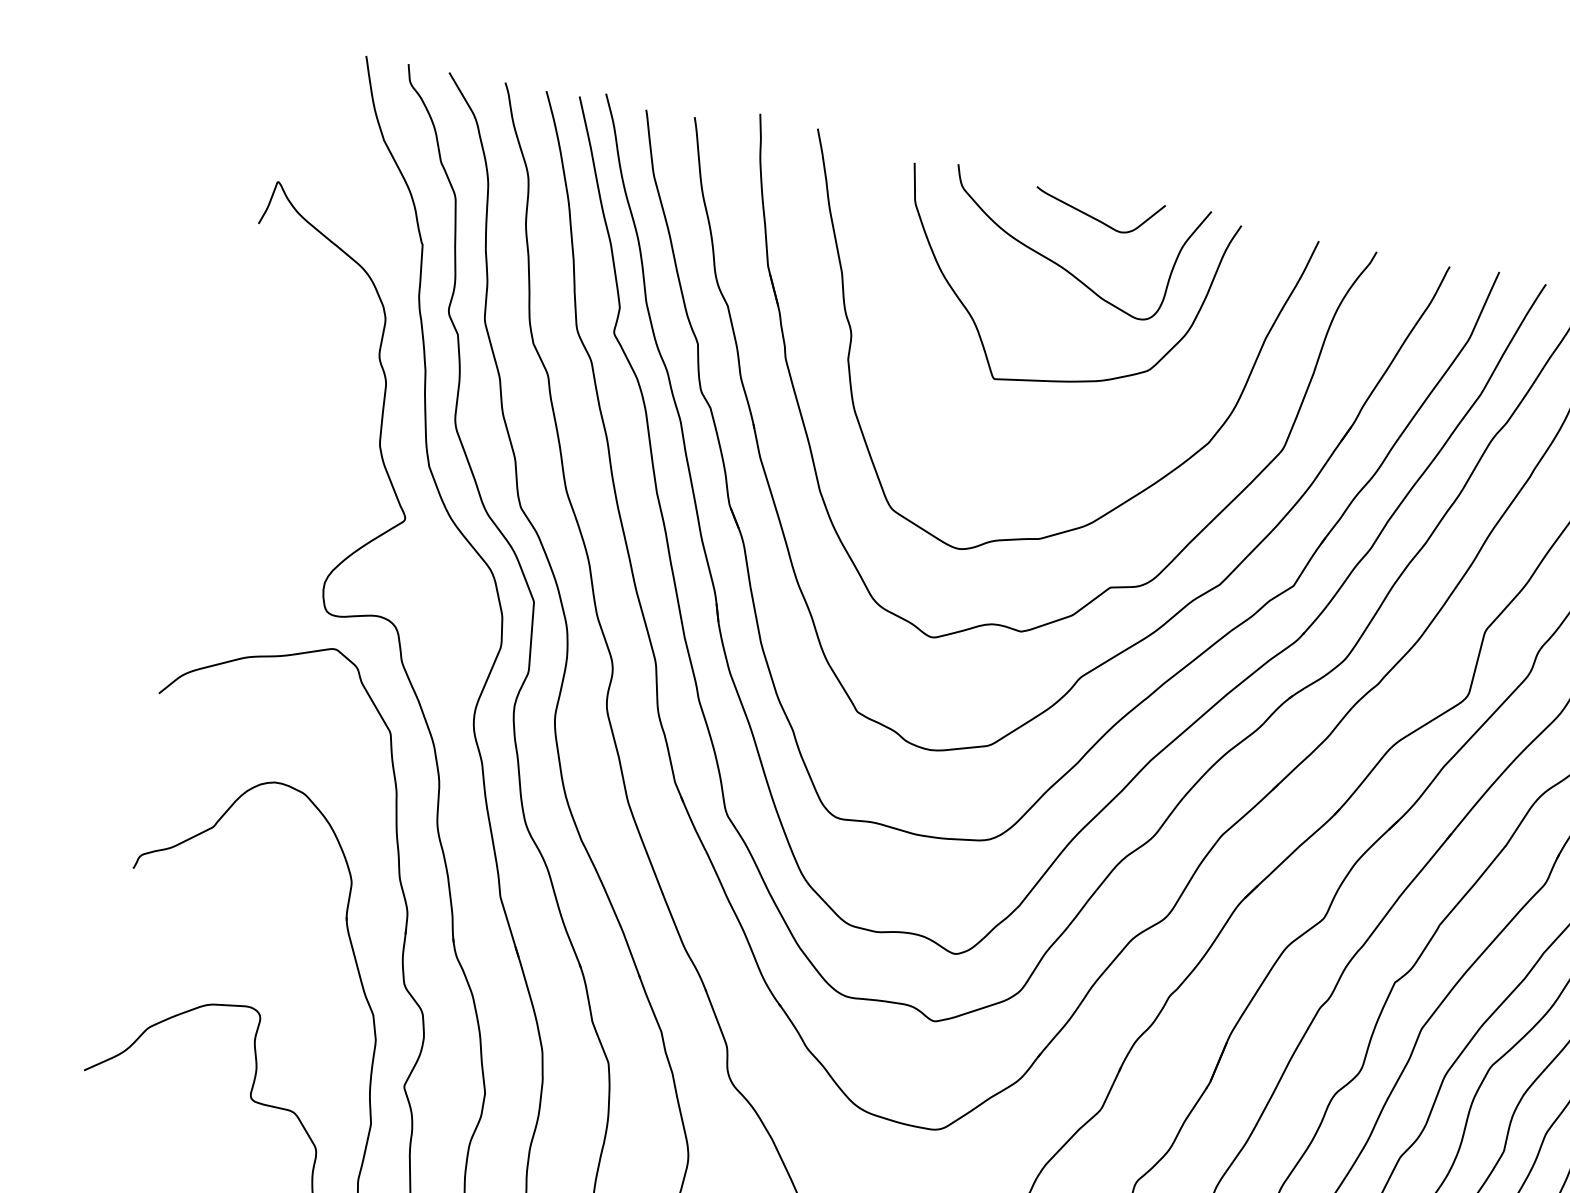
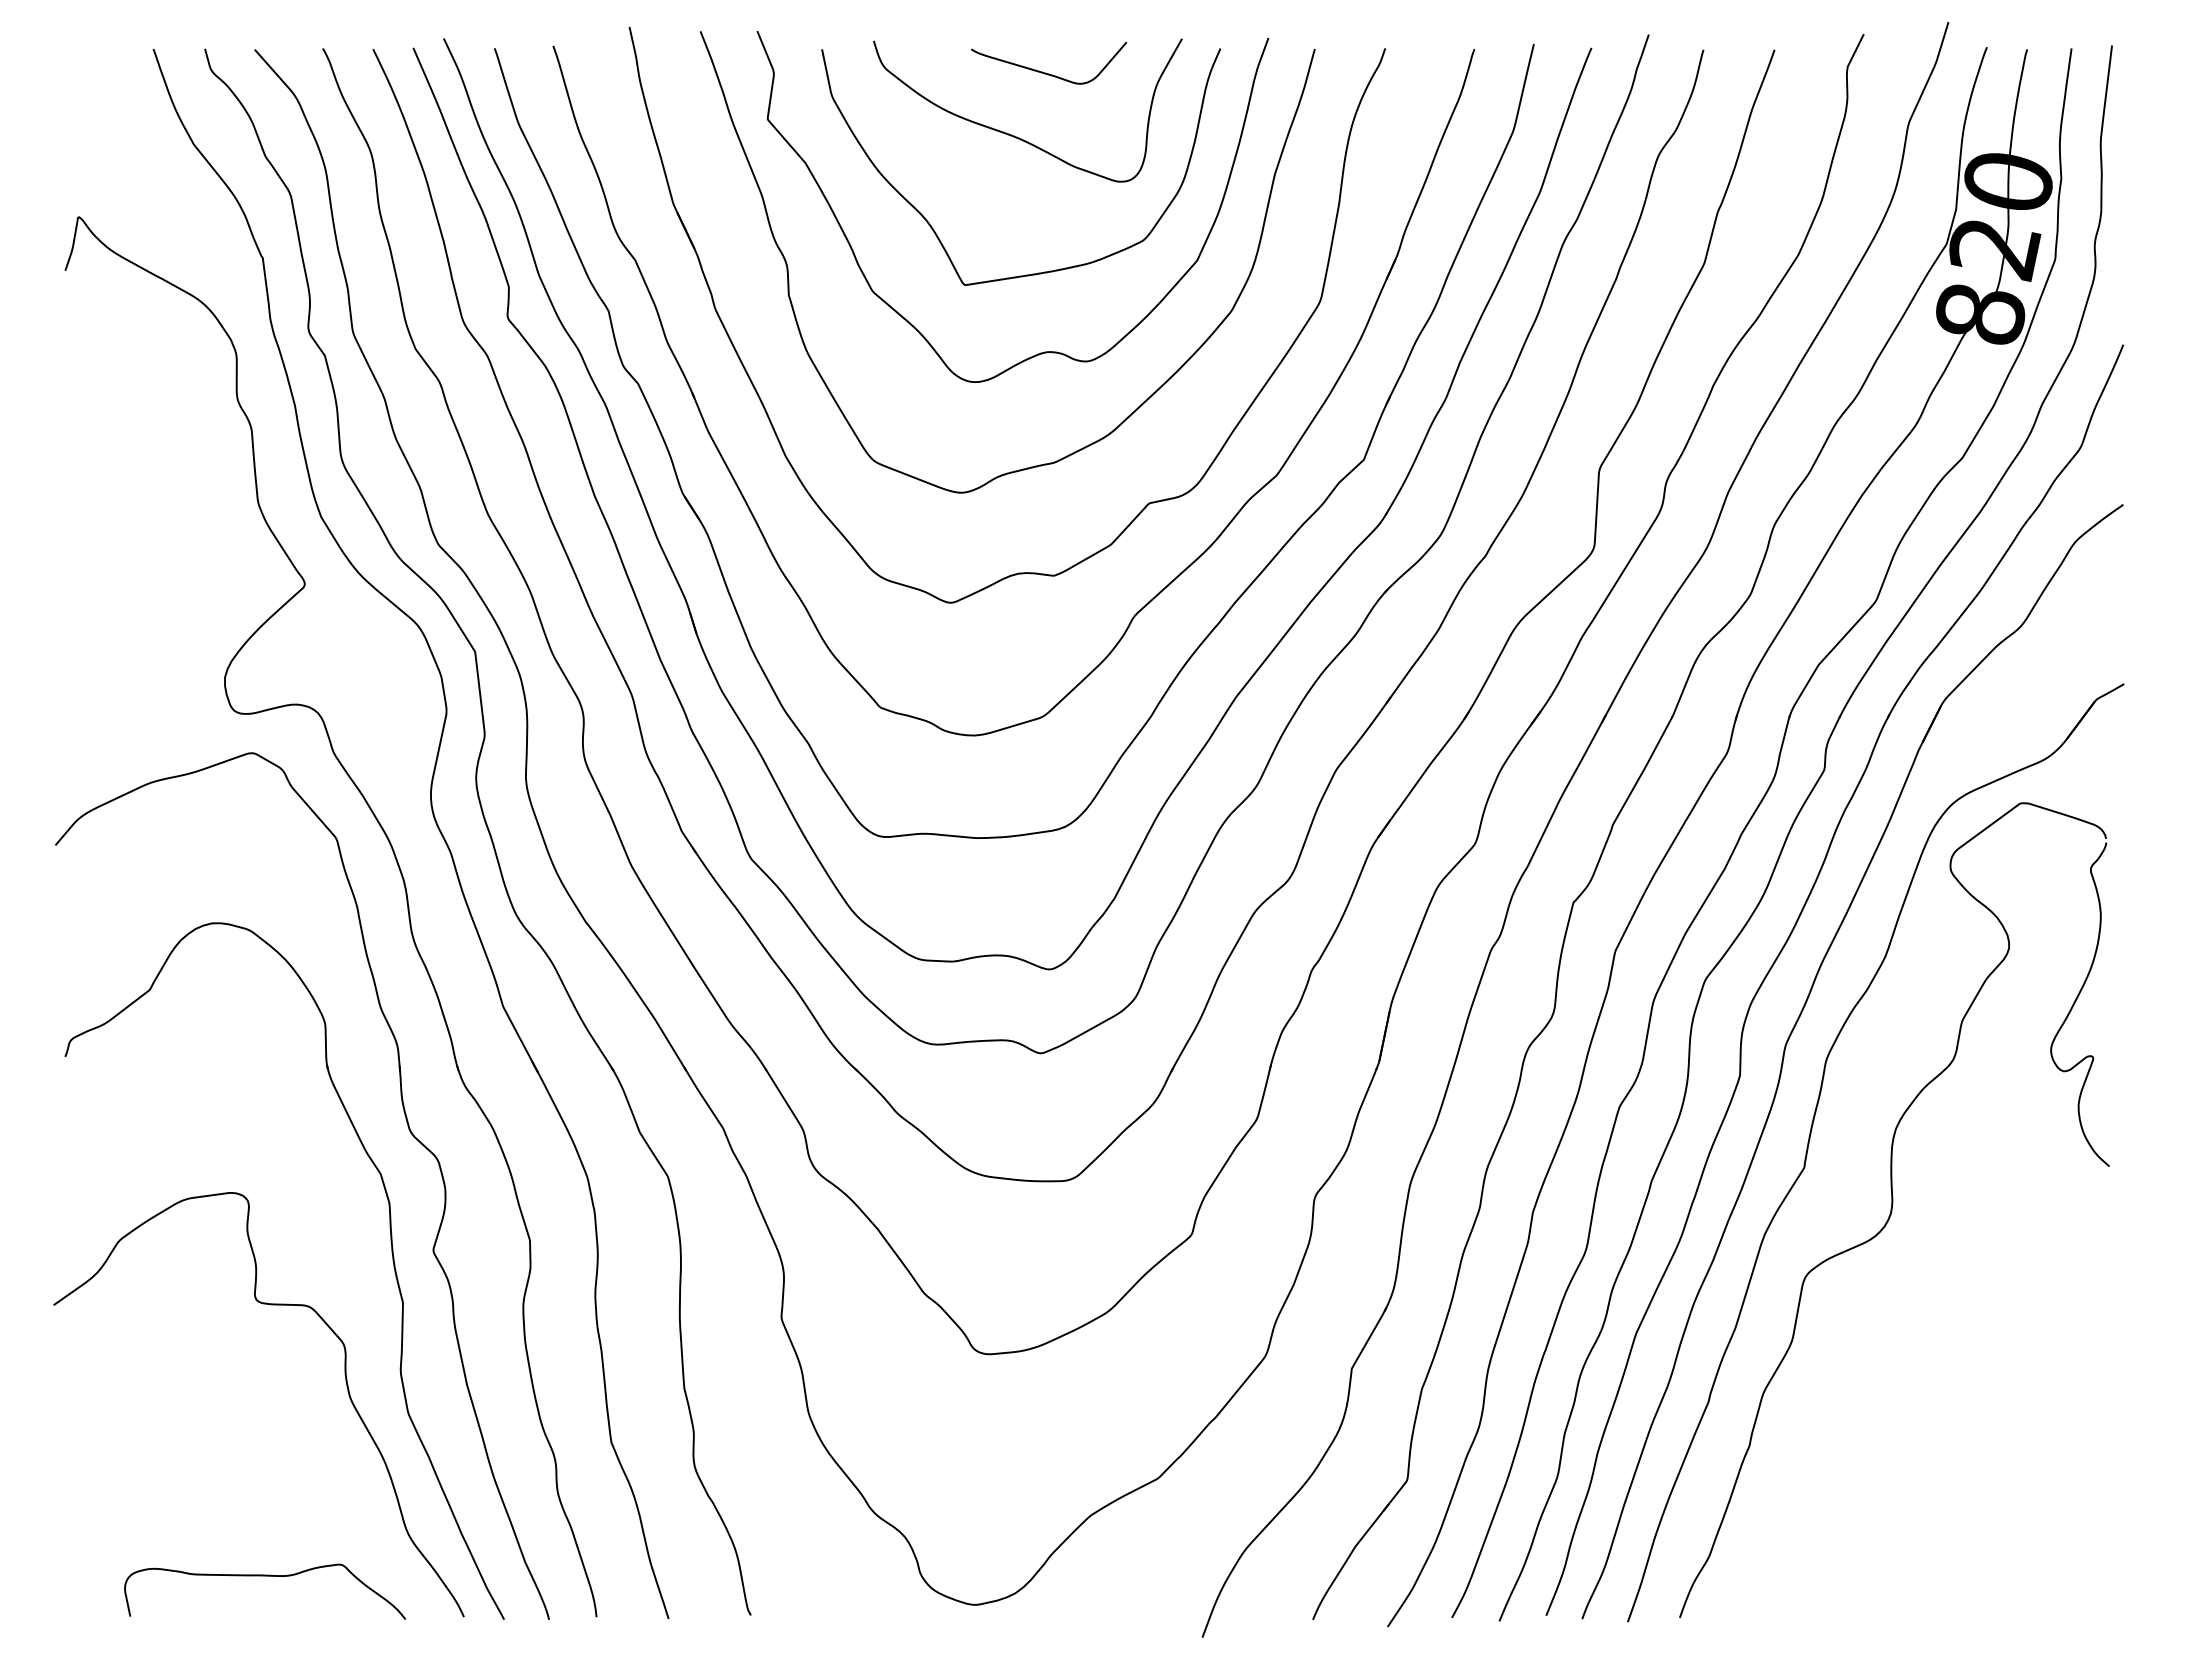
curve: (1048, 446) -> (1044, 351), added

